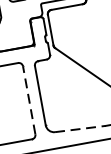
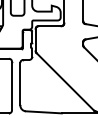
line: (29, 99) -> (12, 85), dashed -> solid
line: (79, 129) -> (43, 112), dashed -> solid

